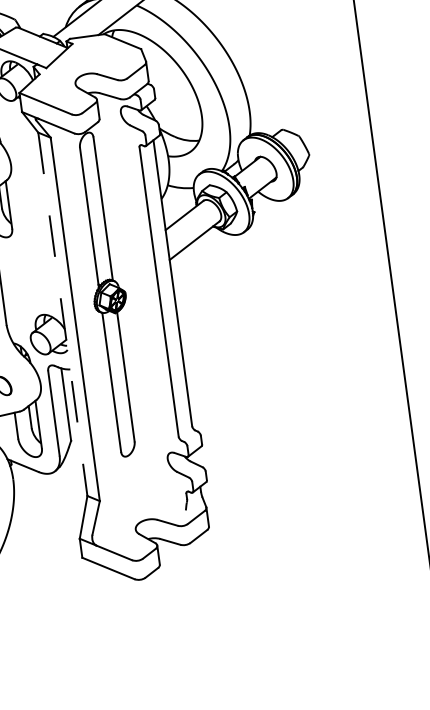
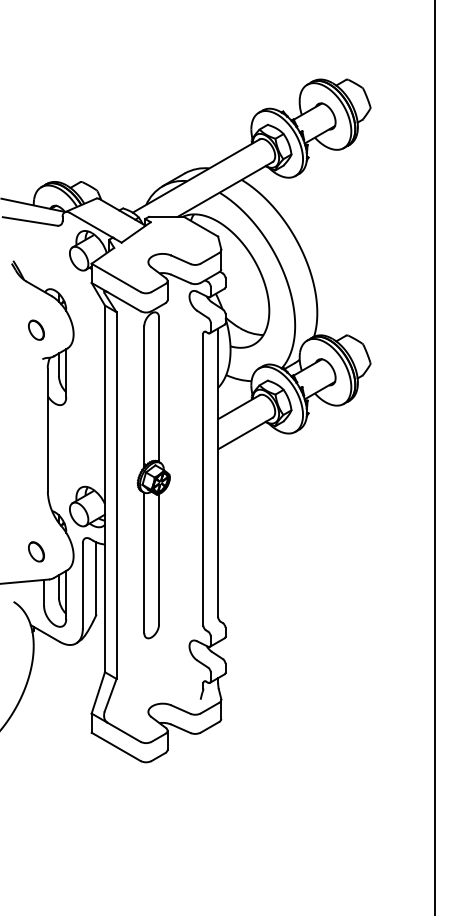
line: (63, 314) -> (105, 489), dashed -> solid

